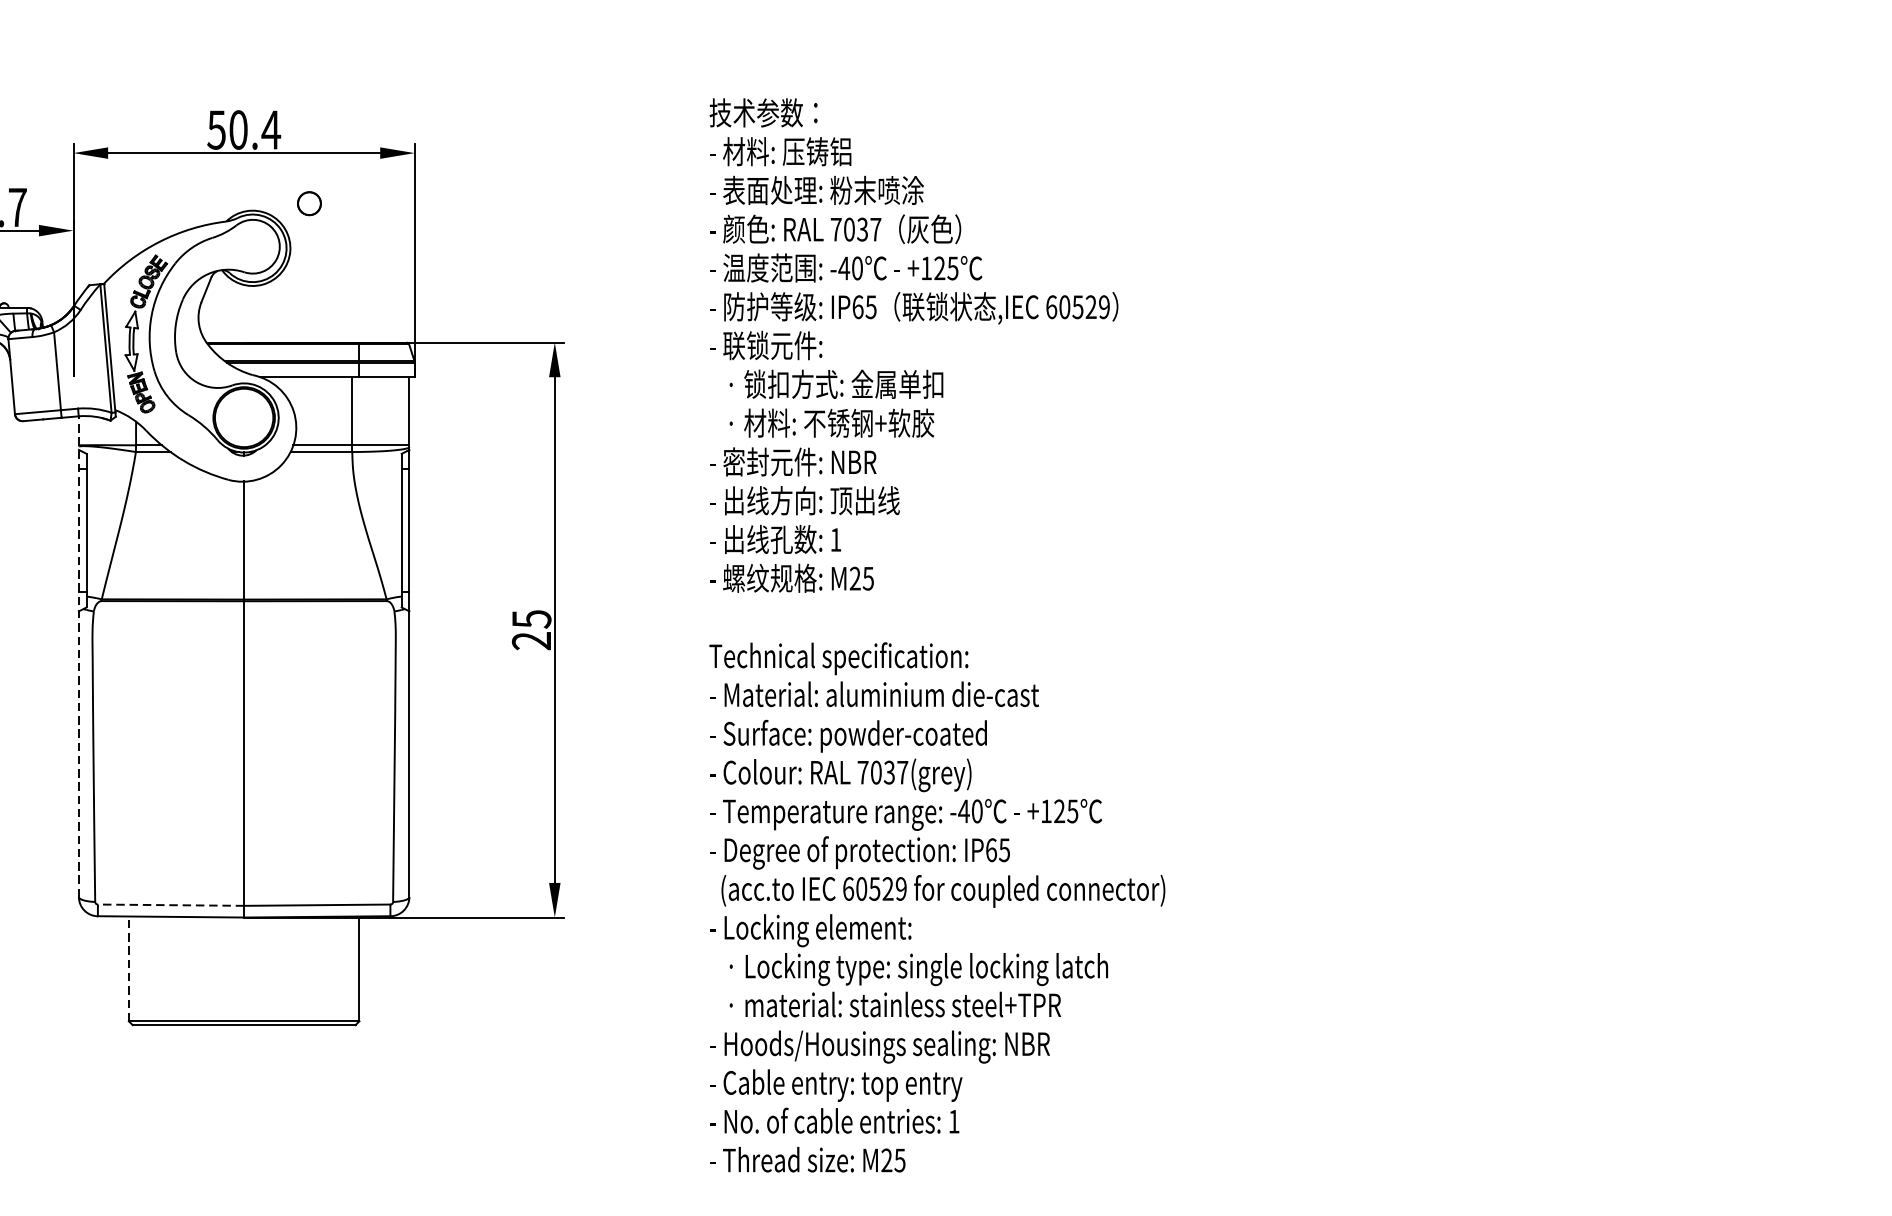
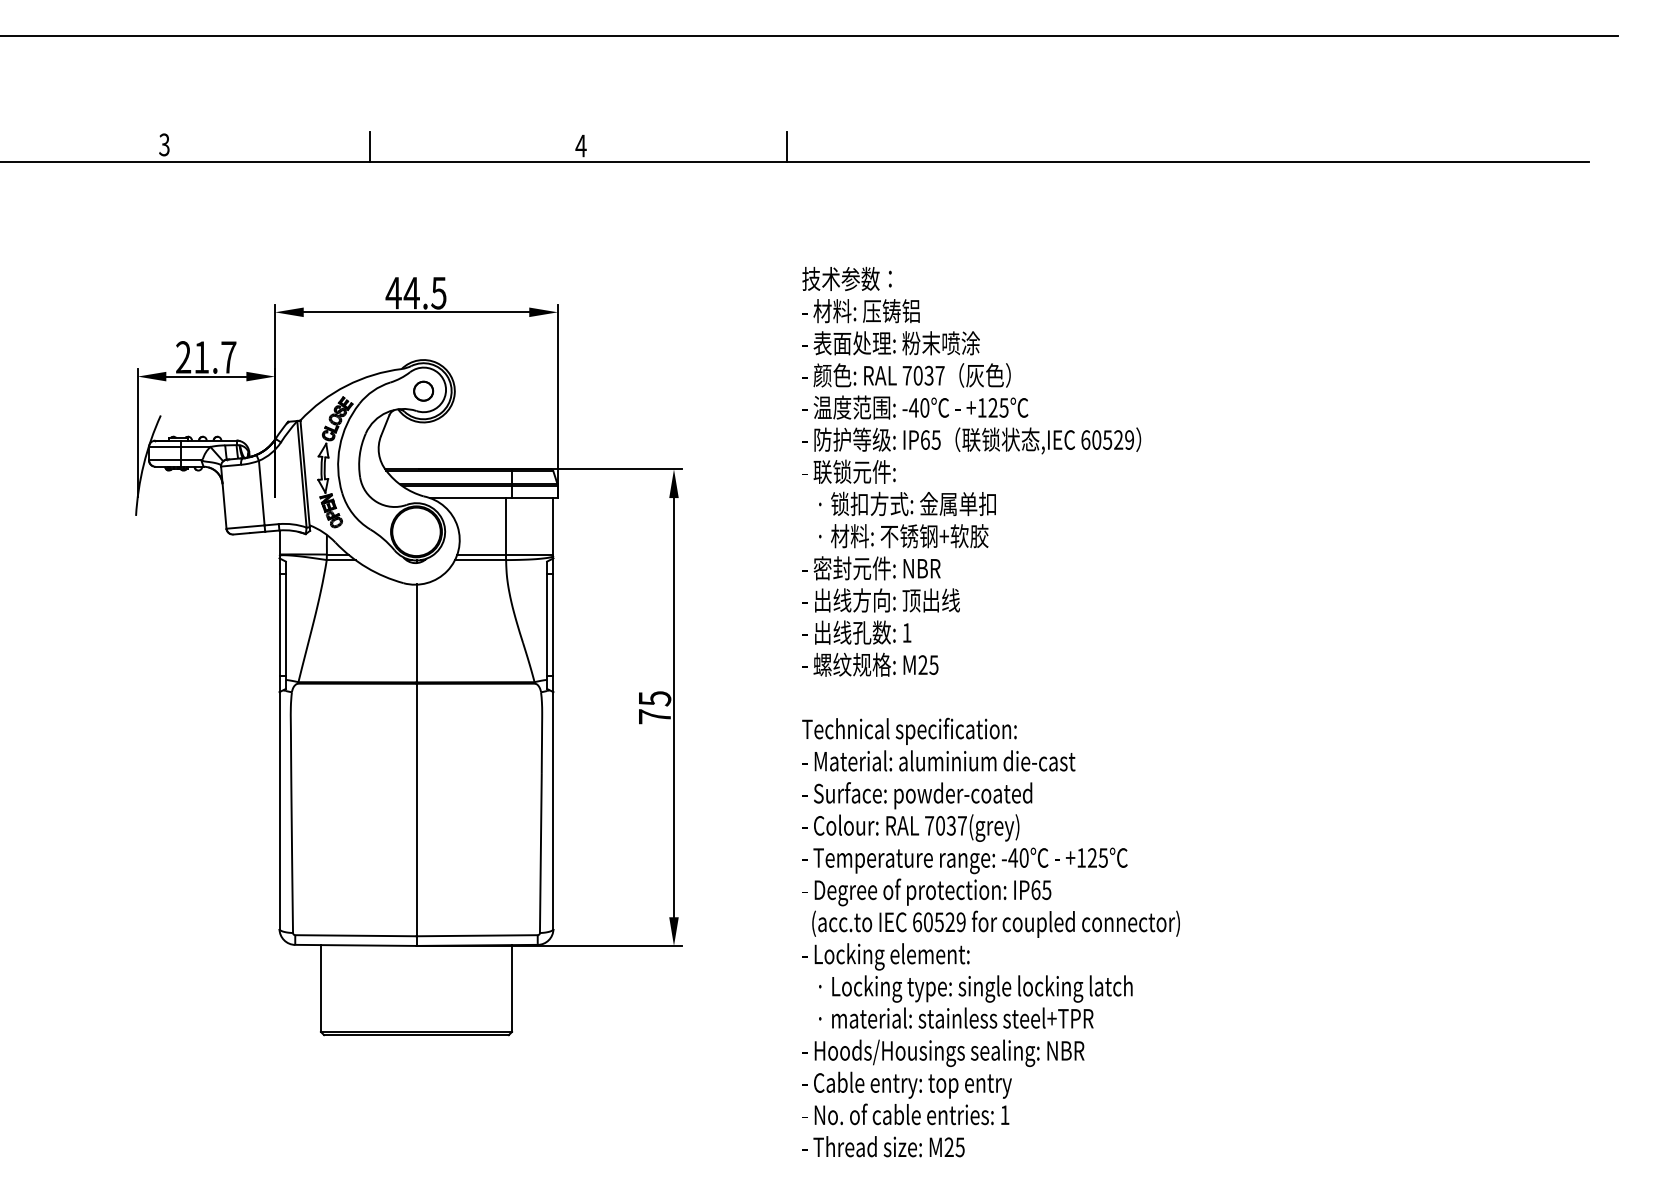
text: (244, 129) -> (416, 292), 50.4 -> 44.5
circle: (309, 202) -> (423, 390), moved
text: (531, 640) -> (654, 716), 25 -> 75
line: (78, 656) -> (279, 729), dashed -> solid
line: (170, 904) -> (355, 935), dashed -> solid
line: (128, 968) -> (320, 988), dashed -> solid

